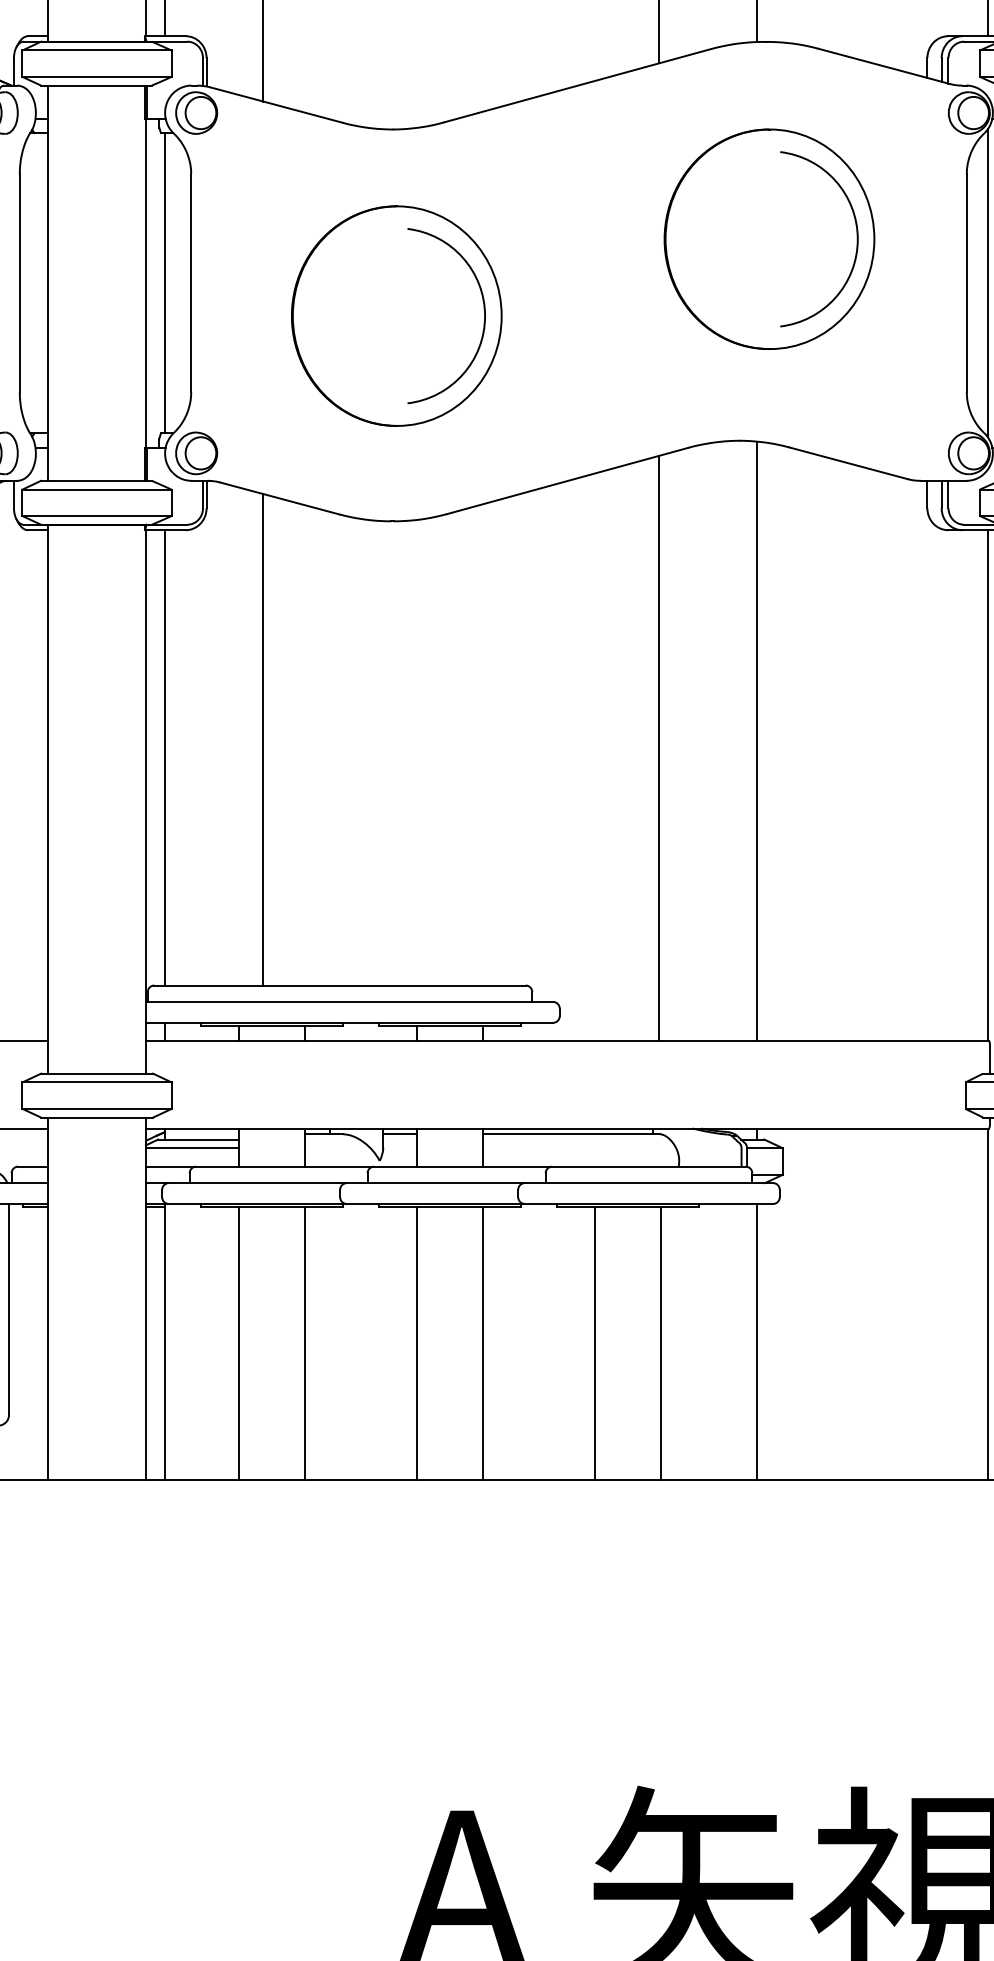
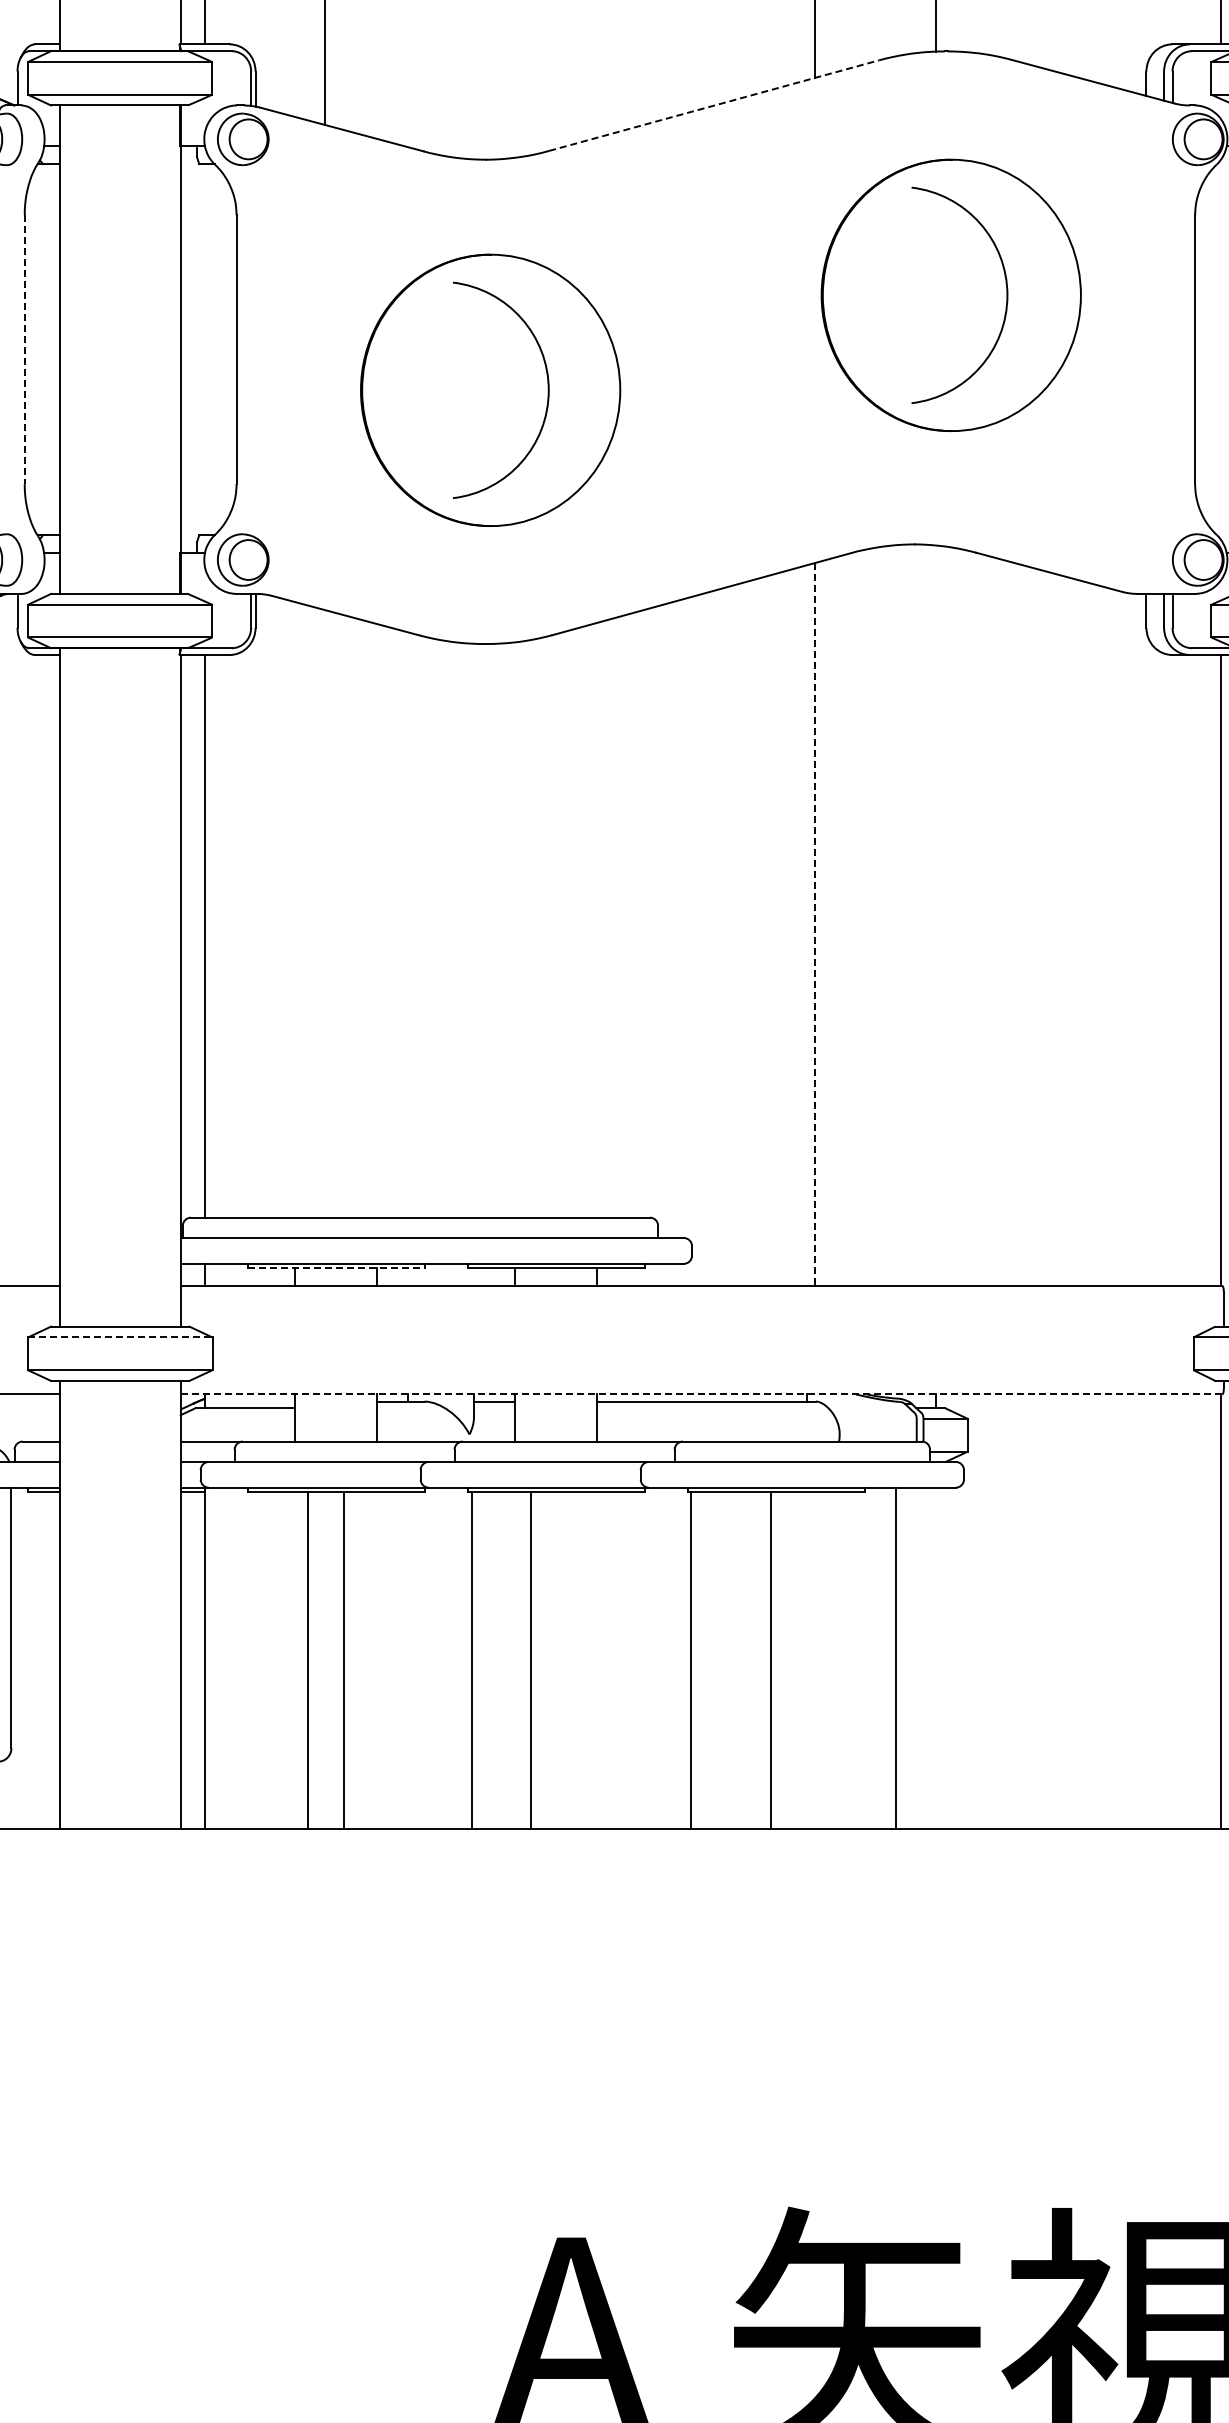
line: (577, 85) -> (714, 105), solid -> dashed
arc: (857, 238) -> (1006, 294), moved
line: (19, 283) -> (24, 350), solid -> dashed
line: (165, 283) -> (204, 349), removed
line: (988, 283) -> (1221, 349), removed
arc: (484, 315) -> (547, 389), moved
line: (263, 739) -> (325, 913), removed
line: (757, 741) -> (936, 915), removed
line: (659, 748) -> (815, 924), solid -> dashed
line: (272, 1026) -> (336, 1268), solid -> dashed
line: (97, 1082) -> (120, 1337), solid -> dashed
line: (567, 1128) -> (701, 1394), solid -> dashed
line: (191, 1147) -> (237, 1418), removed
line: (757, 1341) -> (896, 1657), moved
line: (238, 1343) -> (344, 1660), moved
line: (305, 1343) -> (308, 1660), moved
line: (416, 1343) -> (472, 1660), moved
line: (483, 1343) -> (531, 1660), moved
line: (594, 1343) -> (691, 1660), moved
line: (661, 1343) -> (771, 1660), moved

